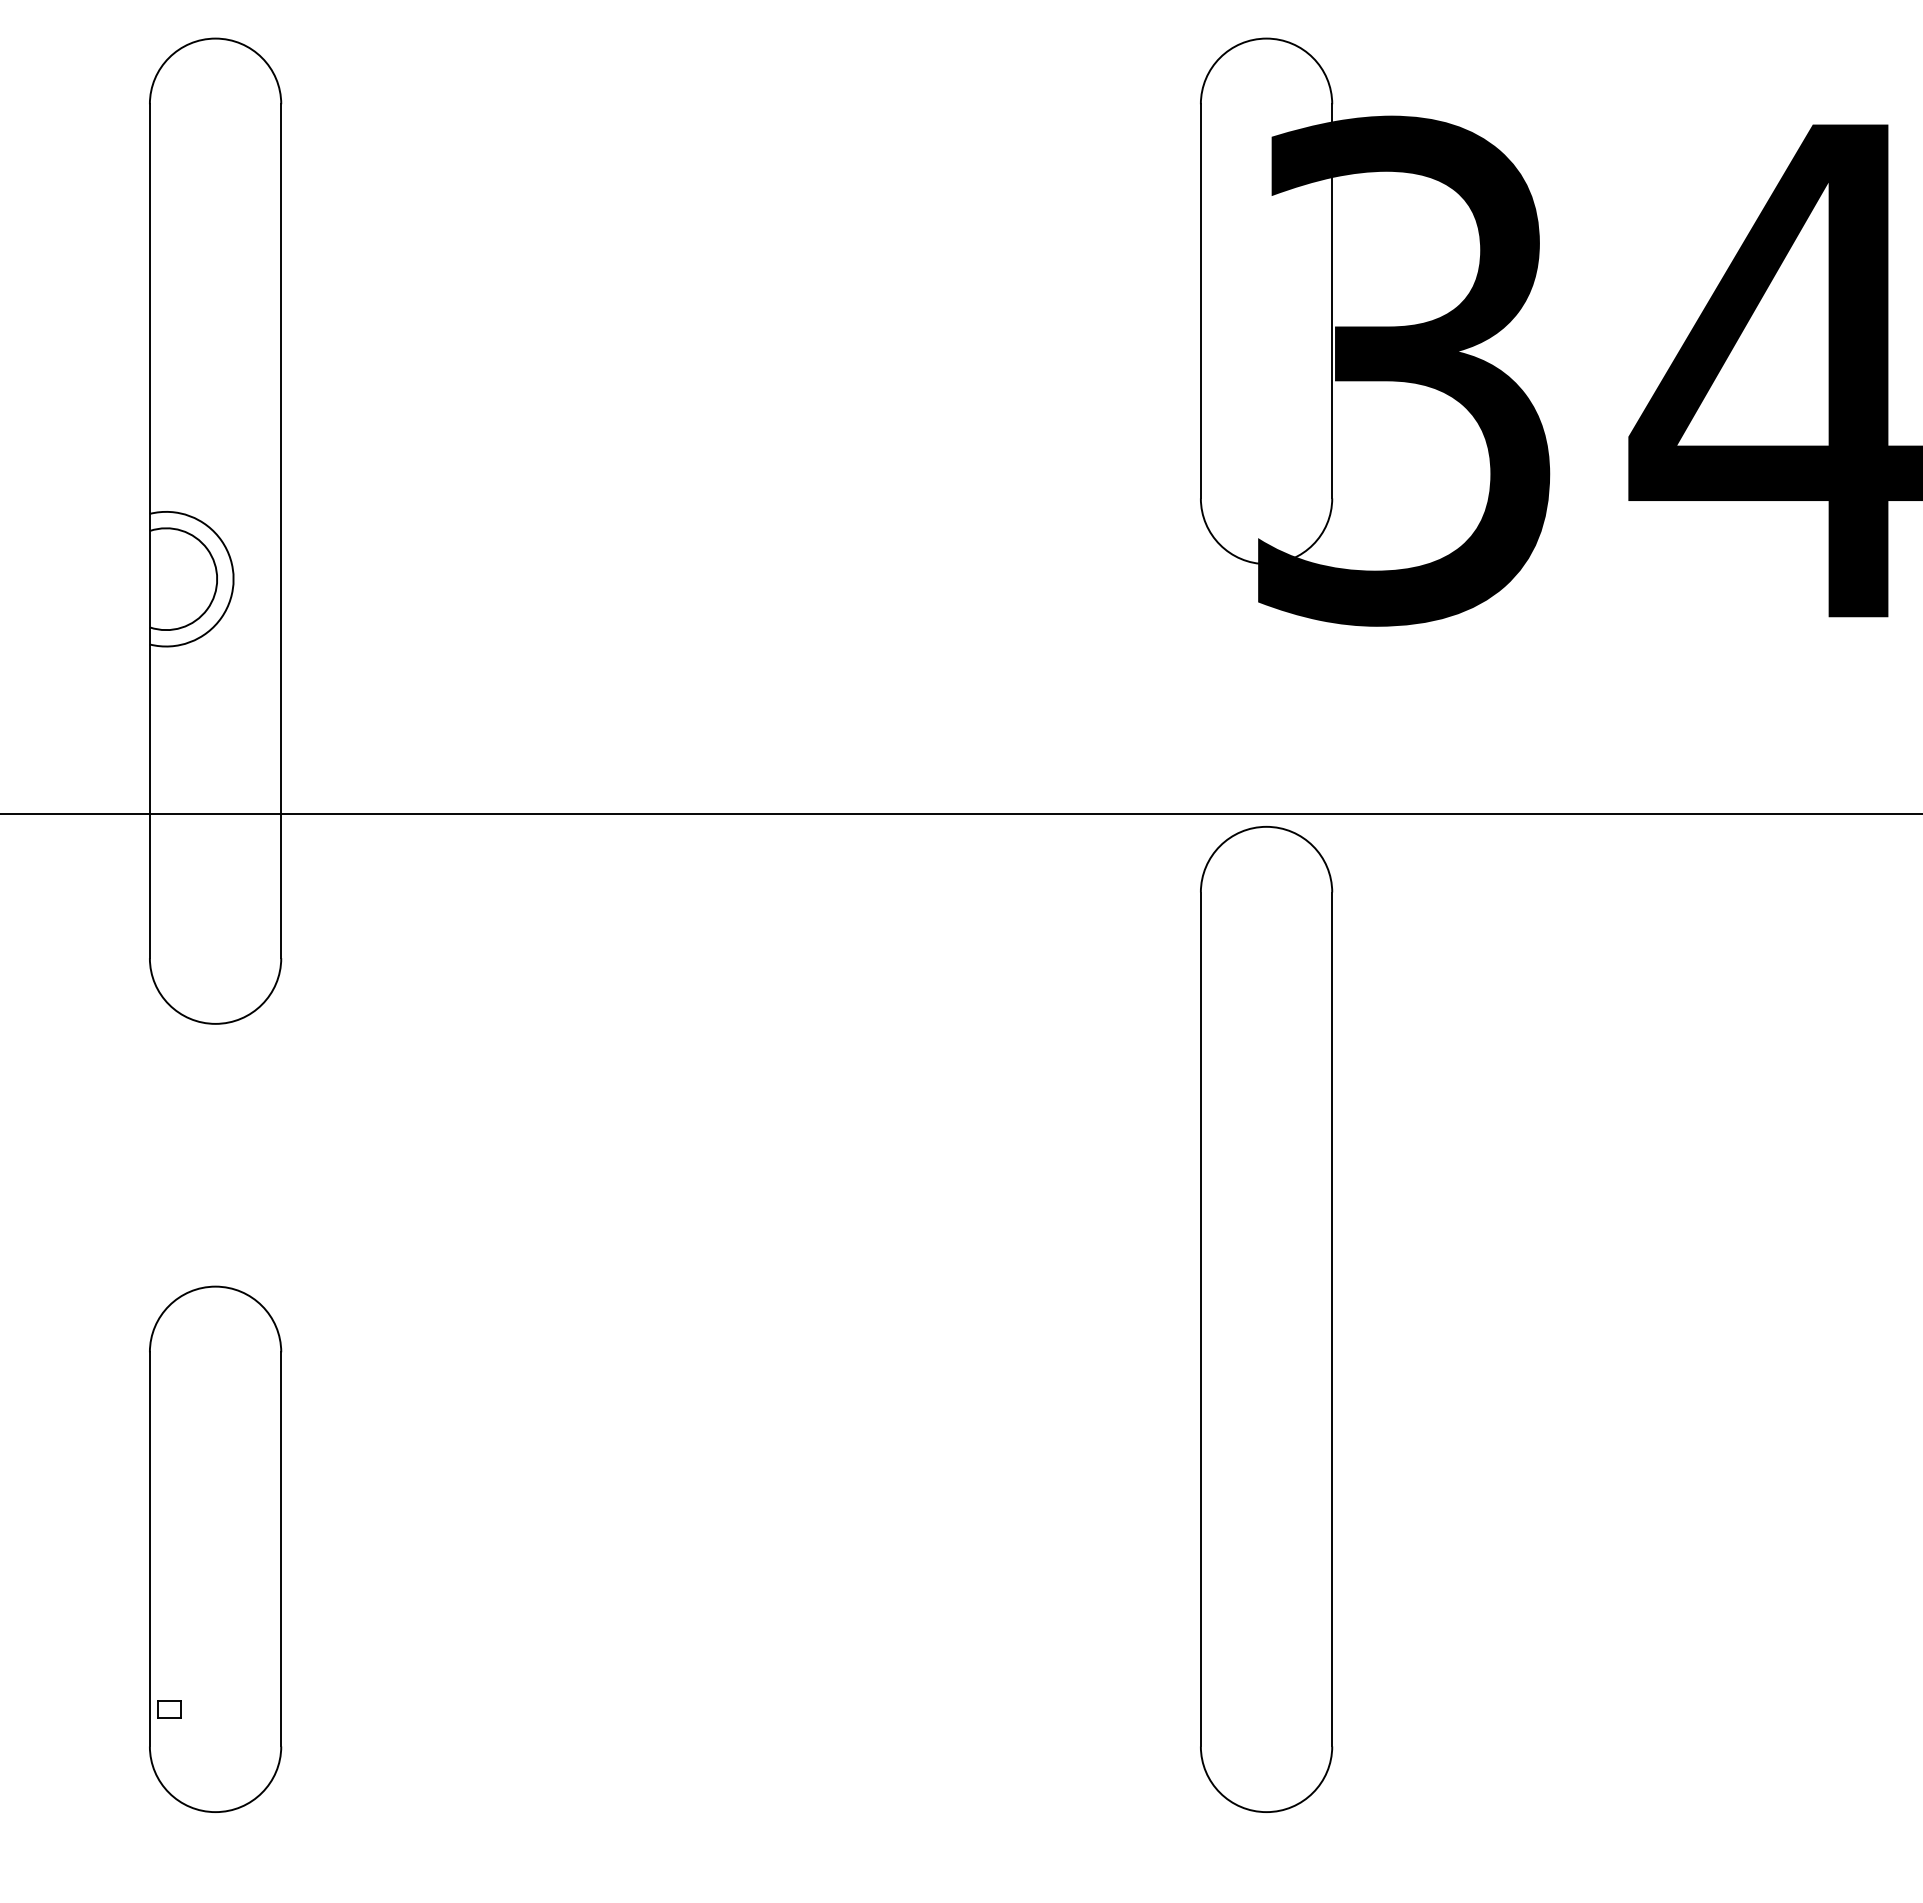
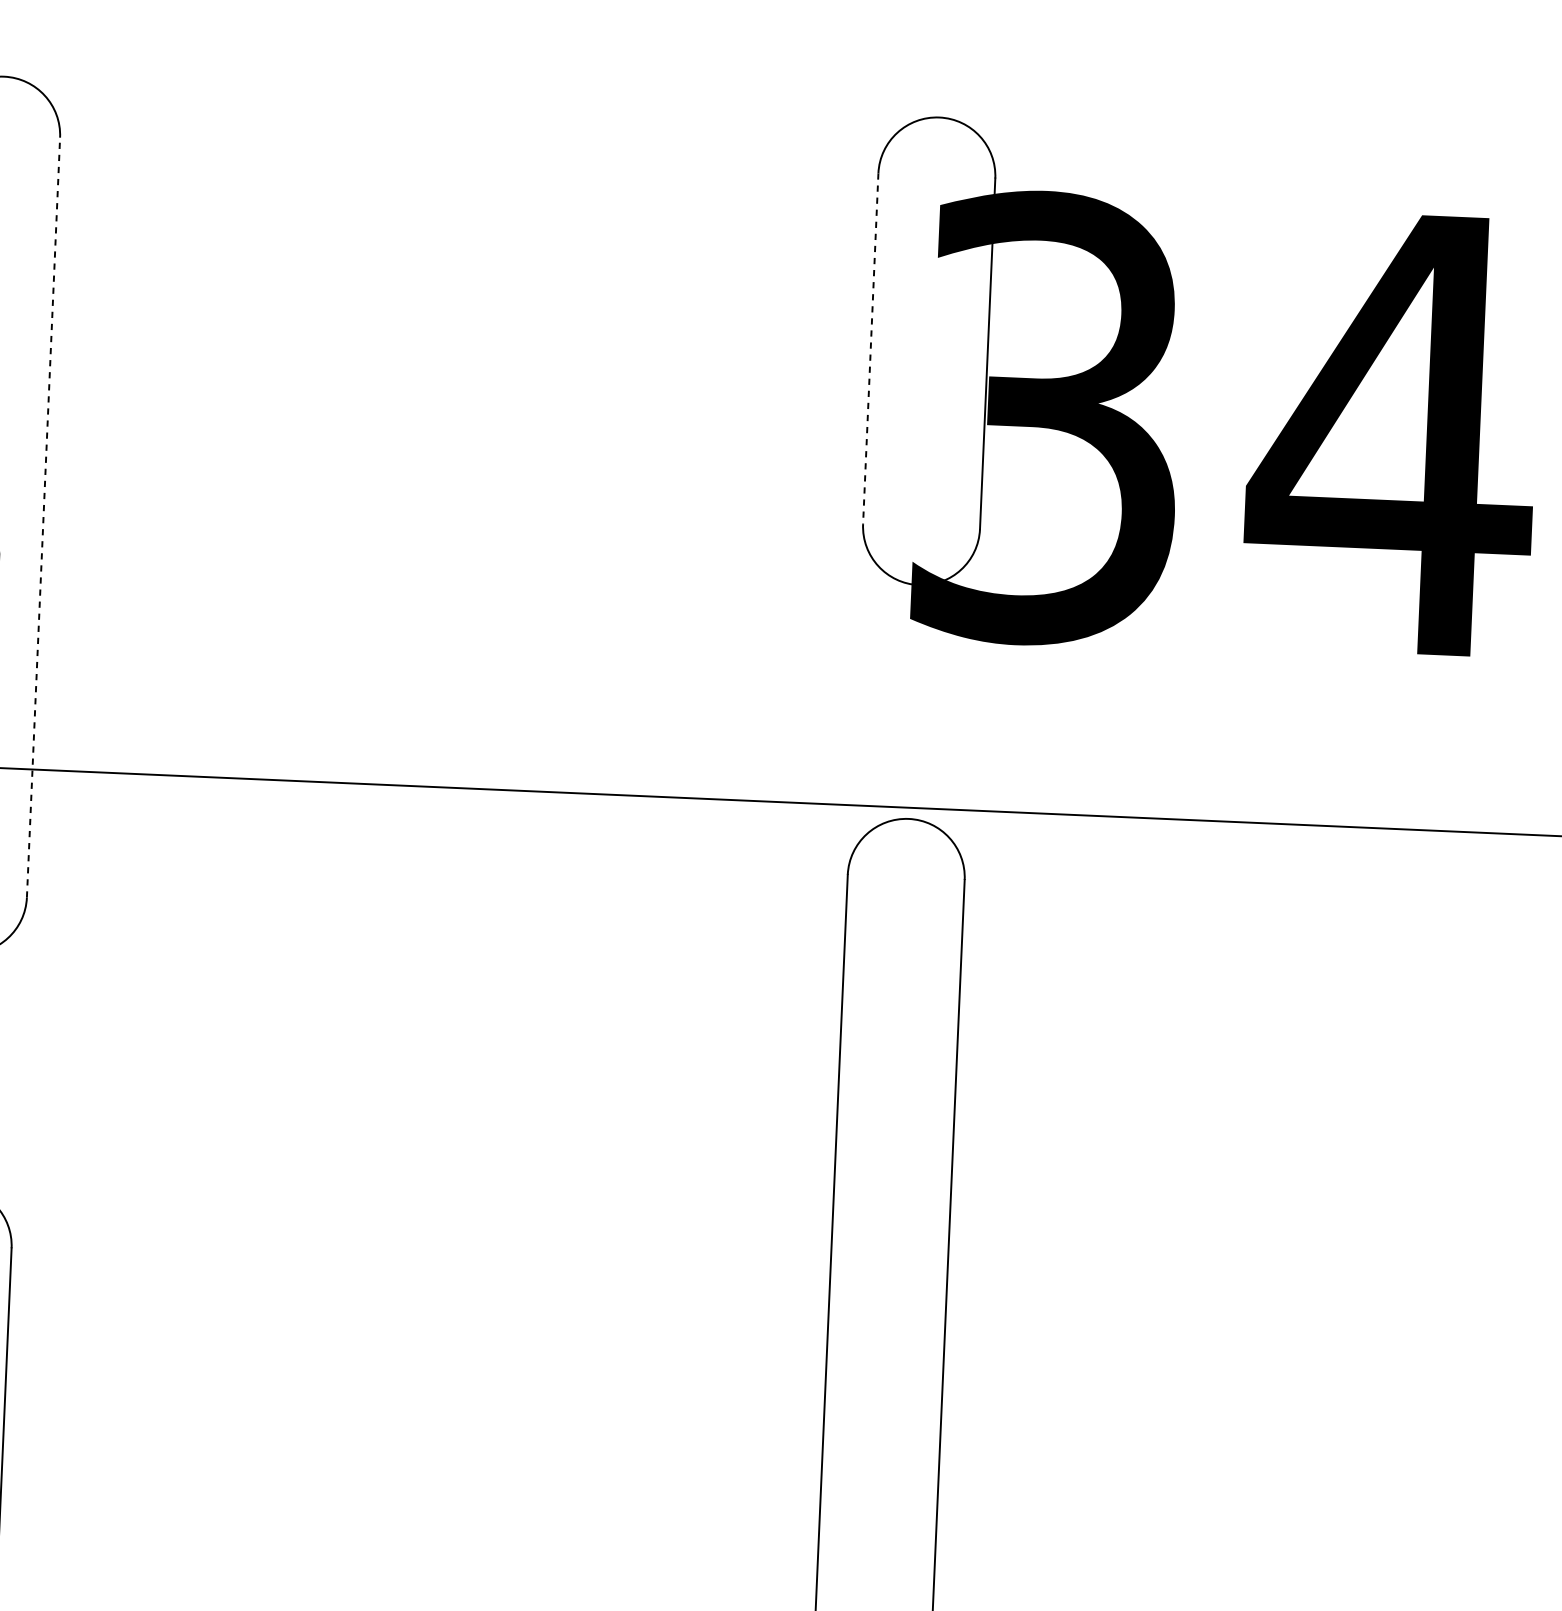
line: (1200, 301) -> (870, 348), solid -> dashed
line: (281, 531) -> (43, 517), solid -> dashed

